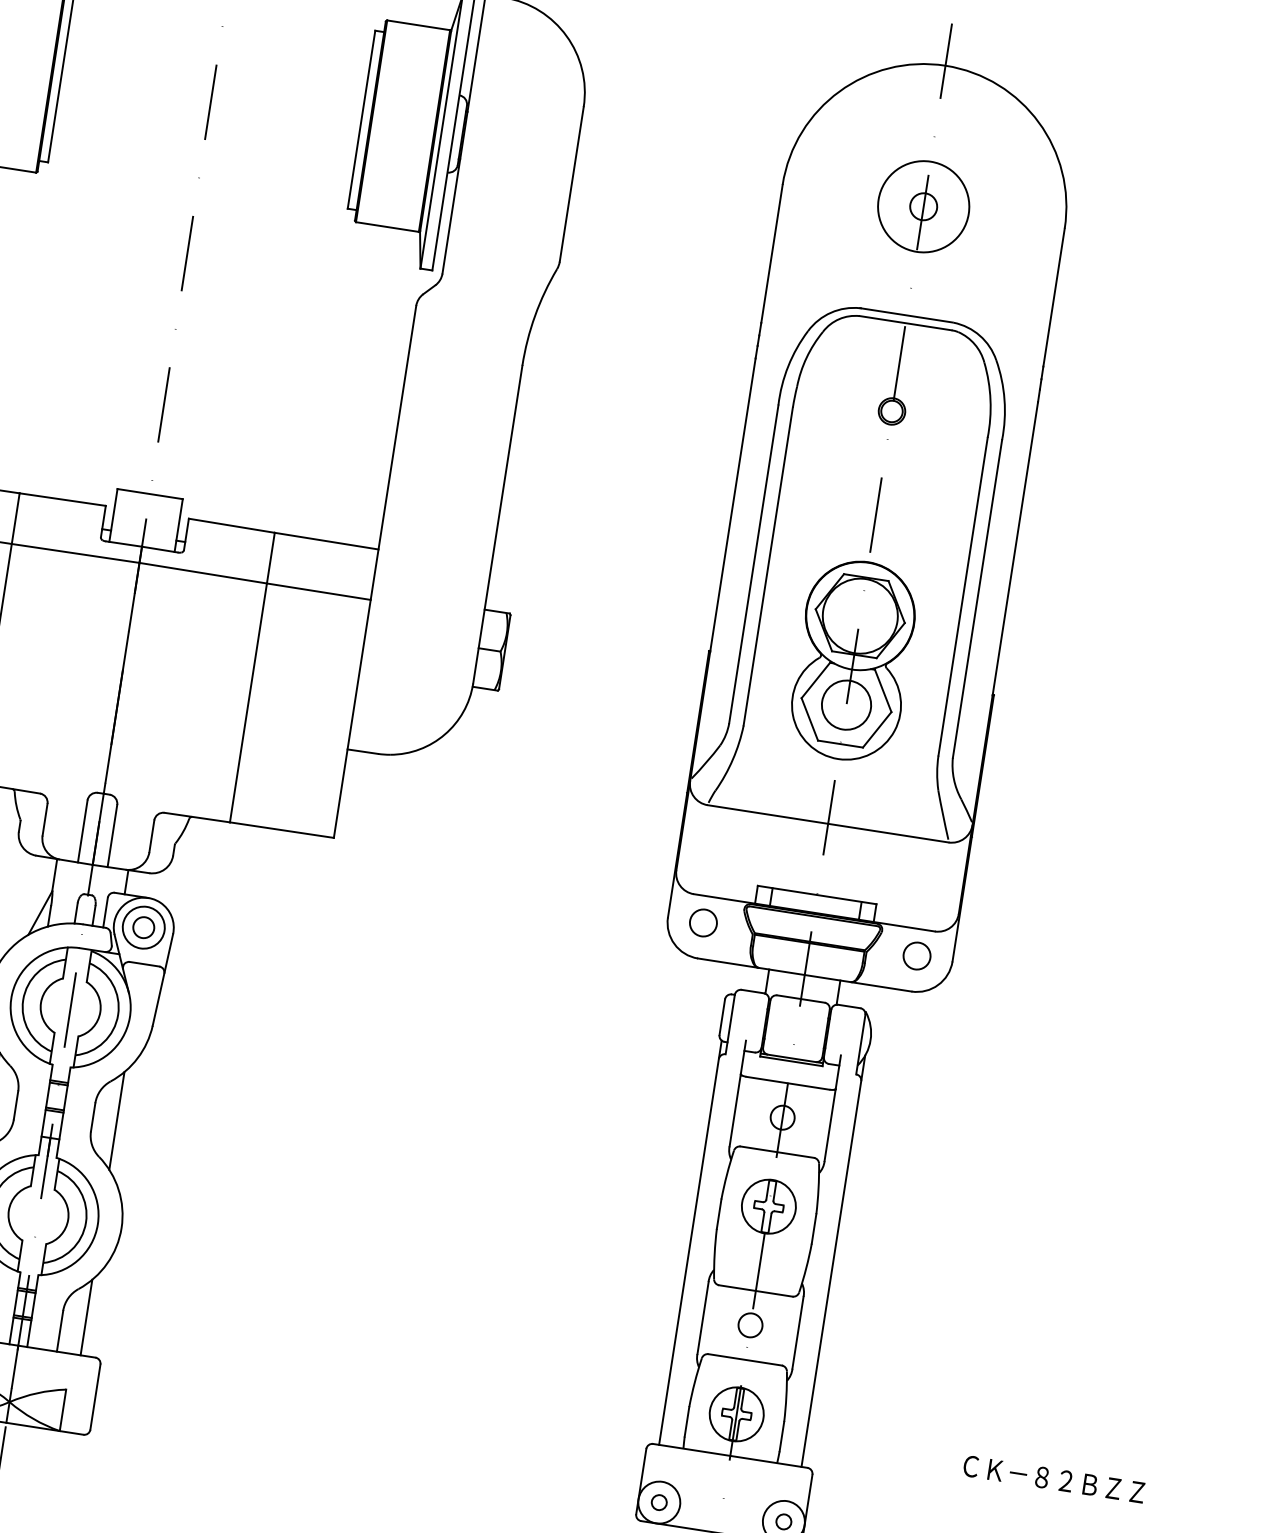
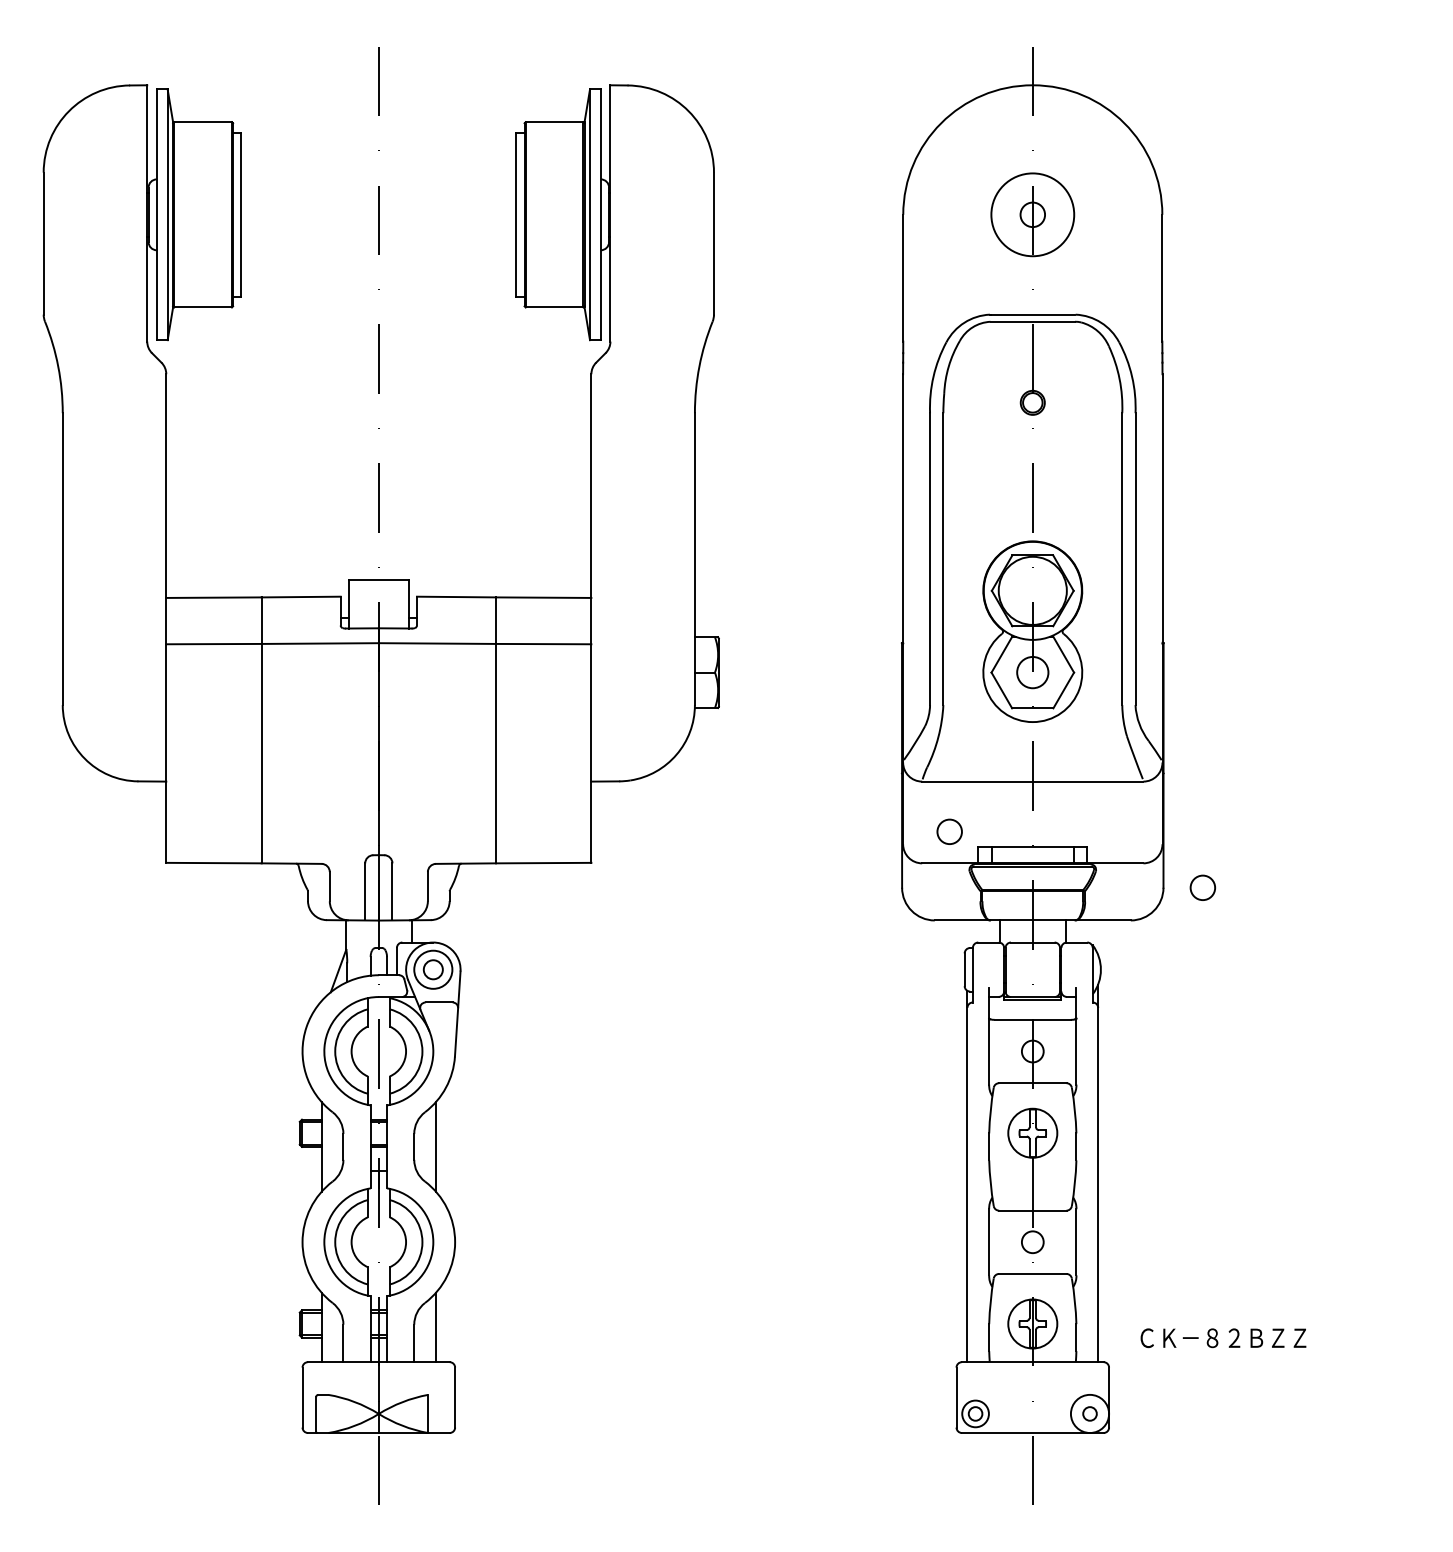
circle: (846, 704) -> (1032, 672), size x0.7
circle: (703, 922) -> (949, 831), moved
circle: (916, 955) -> (1202, 887), moved
text: (1054, 1479) -> (1223, 1338), moved
circle: (659, 1502) -> (975, 1413), size x0.7

